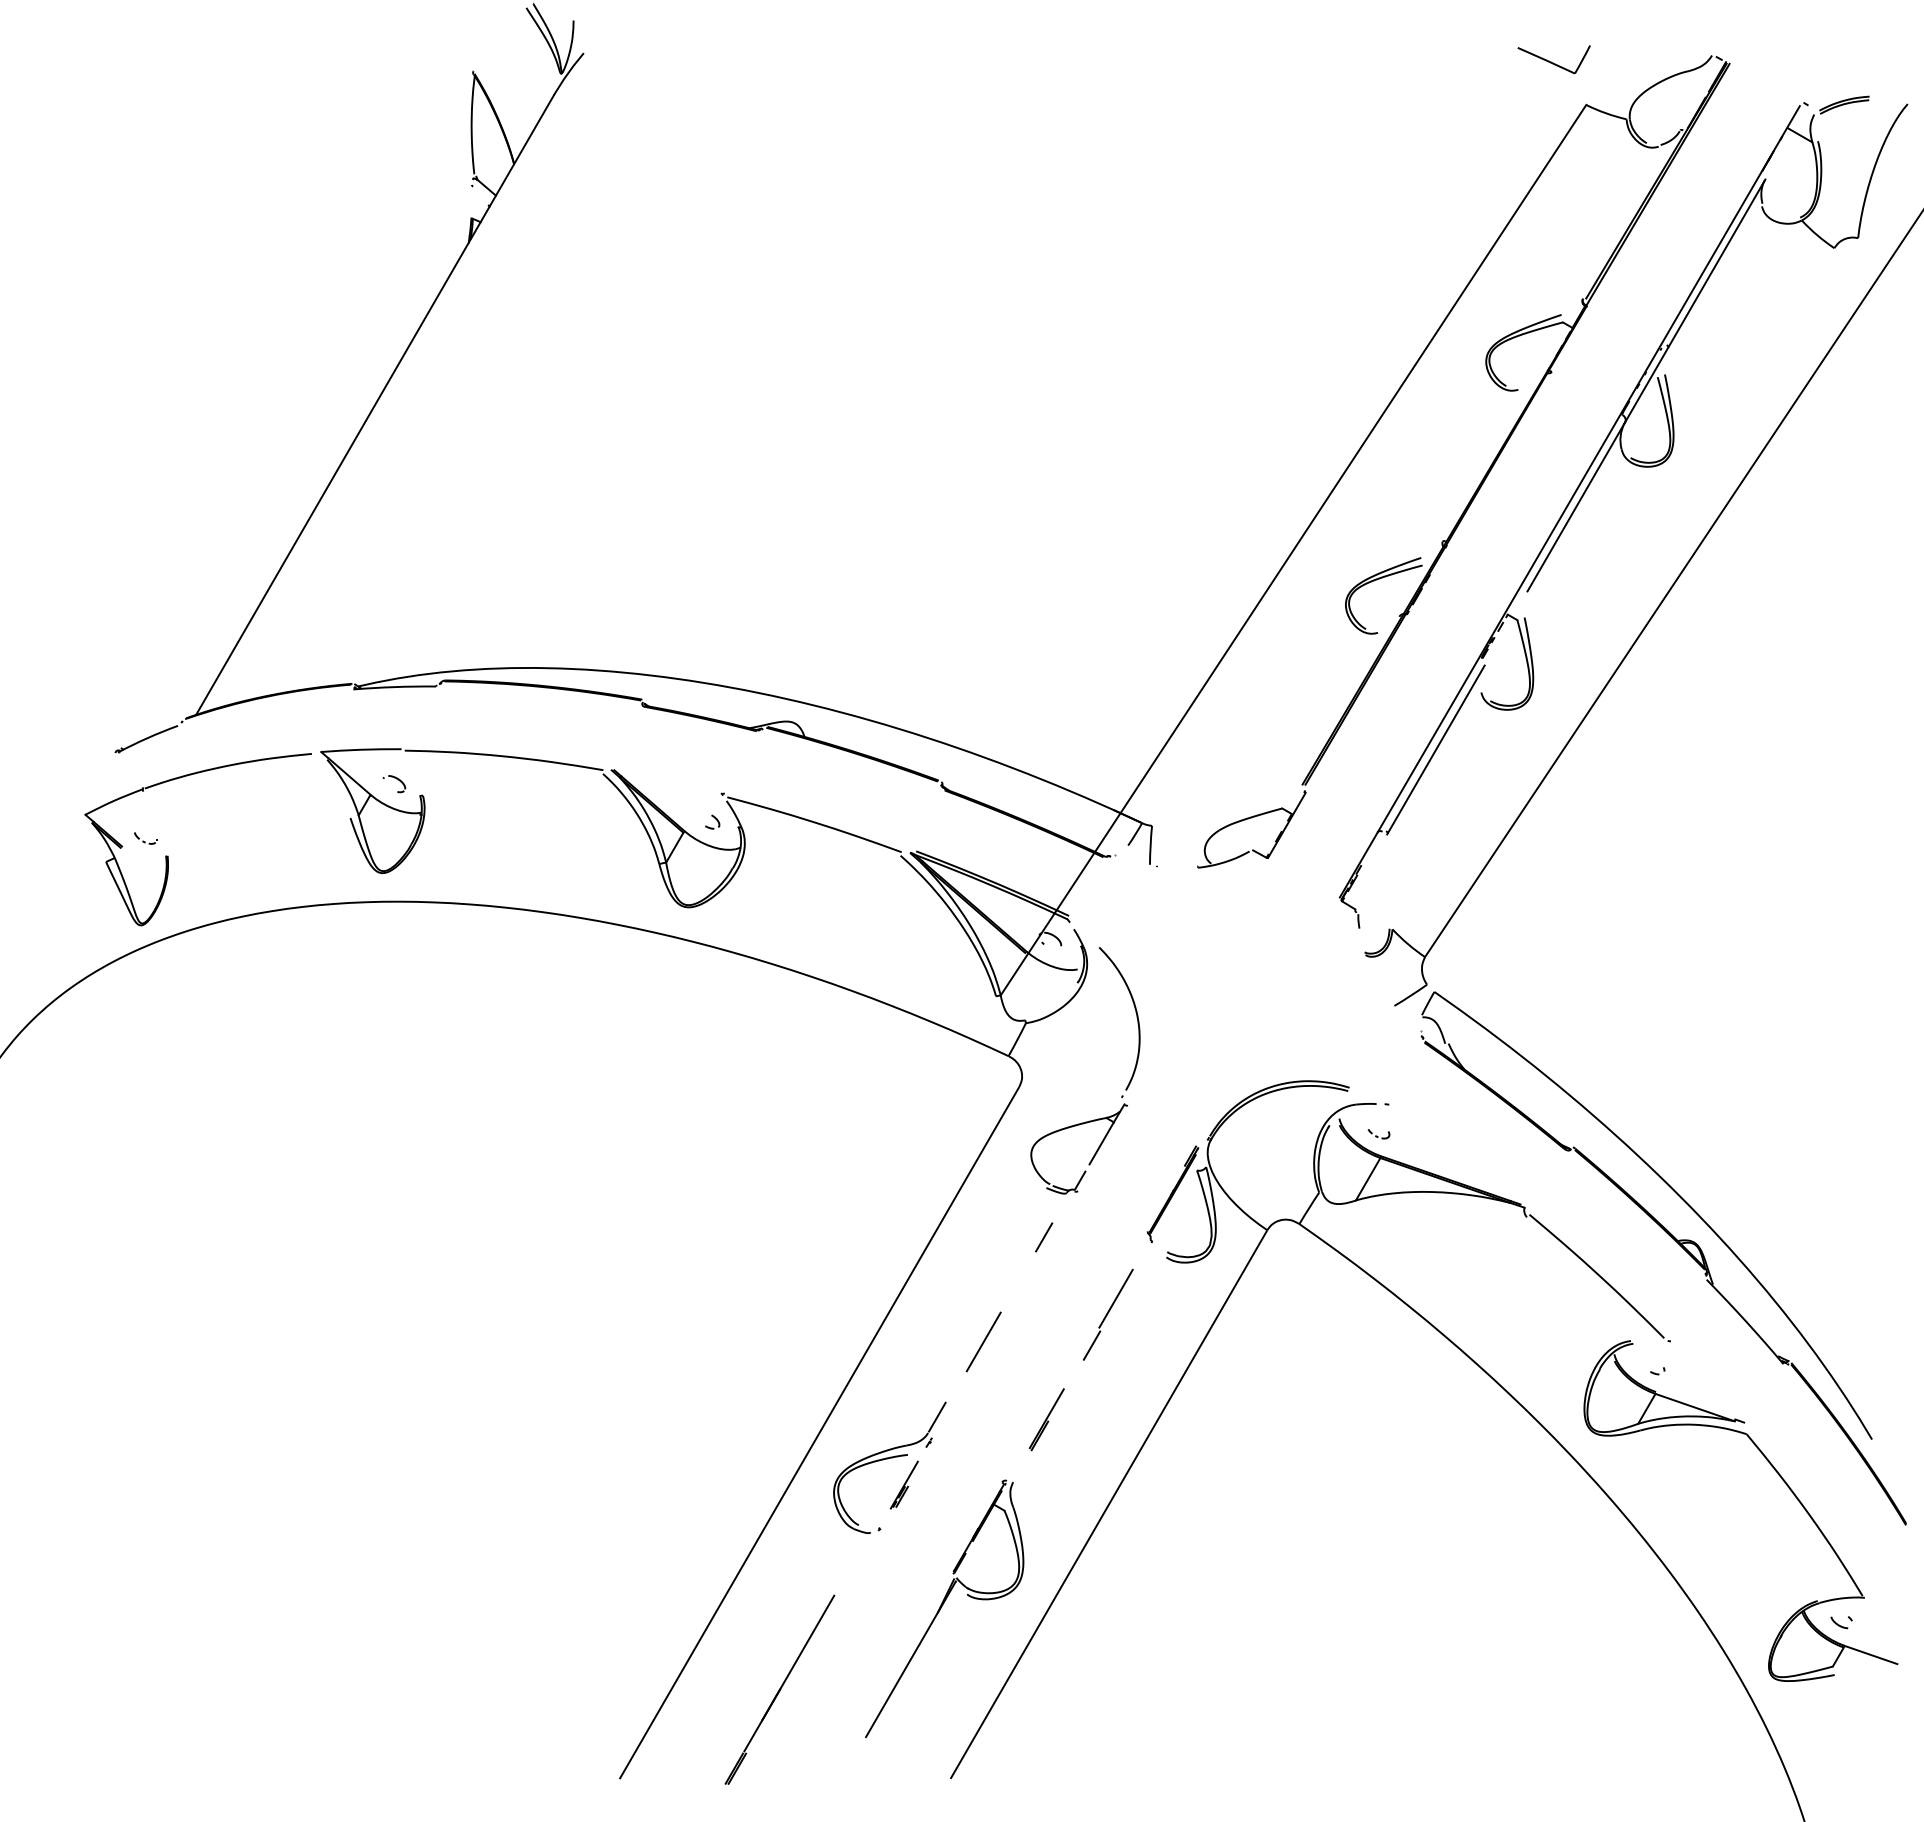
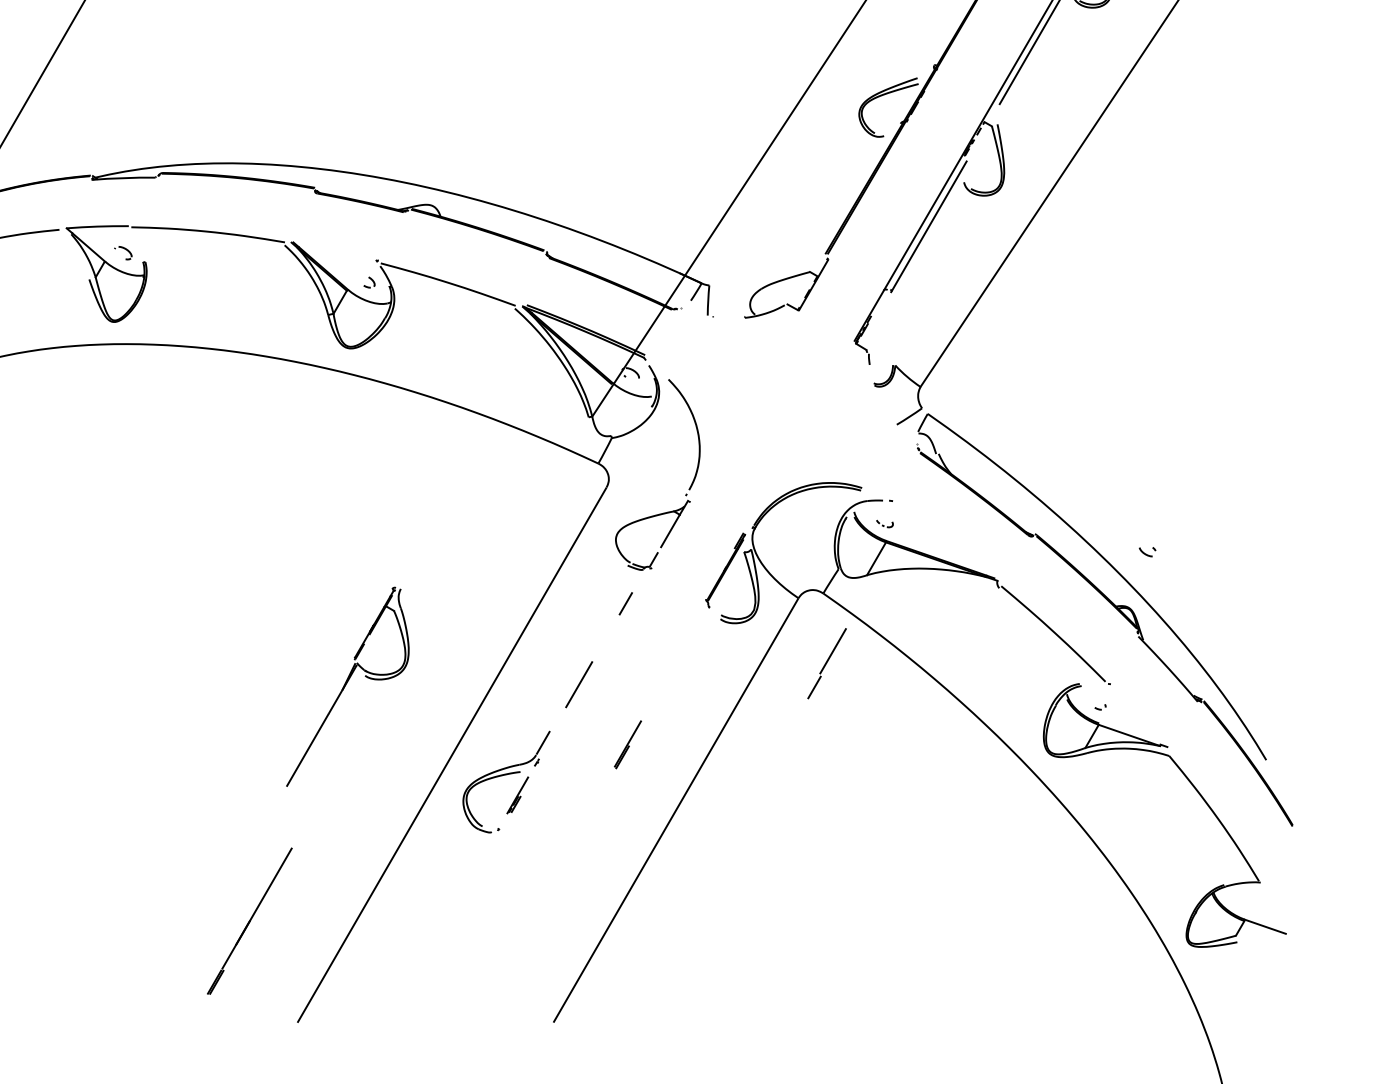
part: (1108, 1314) -> (827, 663), moved
part: (944, 1608) -> (347, 686), moved
part: (1841, 1622) -> (1147, 552), moved
part: (779, 1689) -> (249, 920), moved

